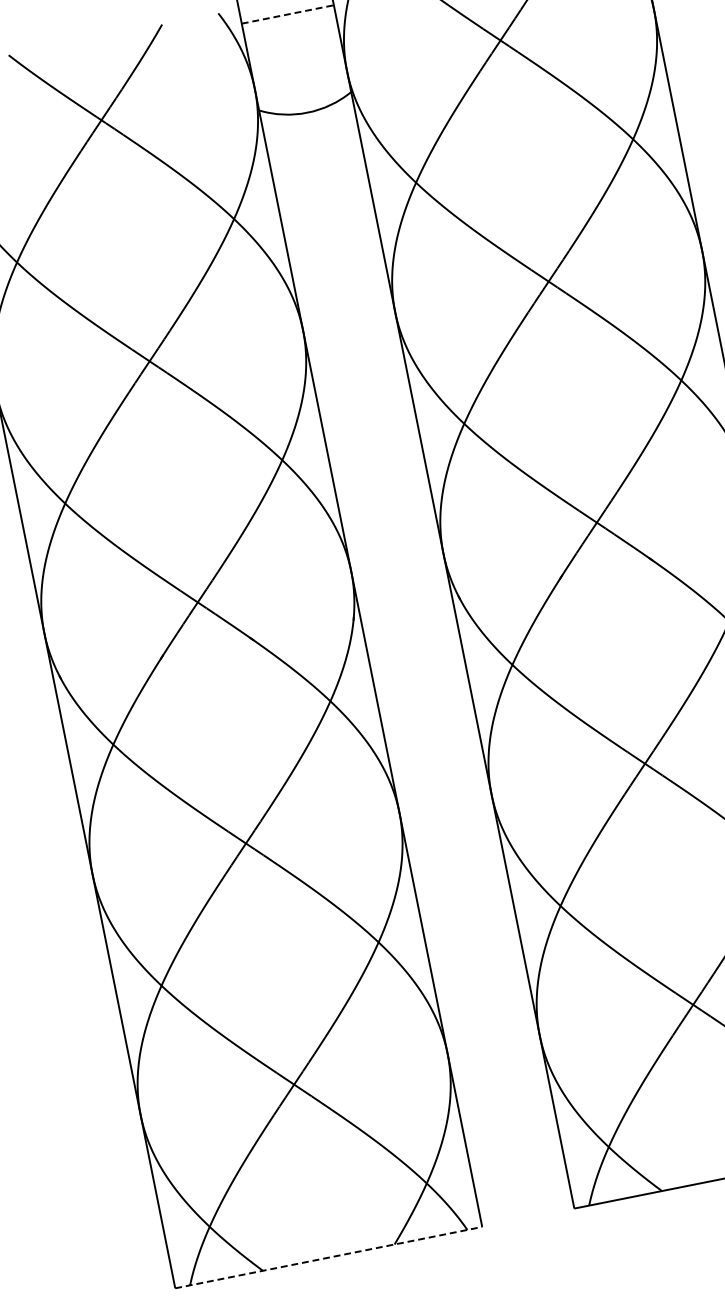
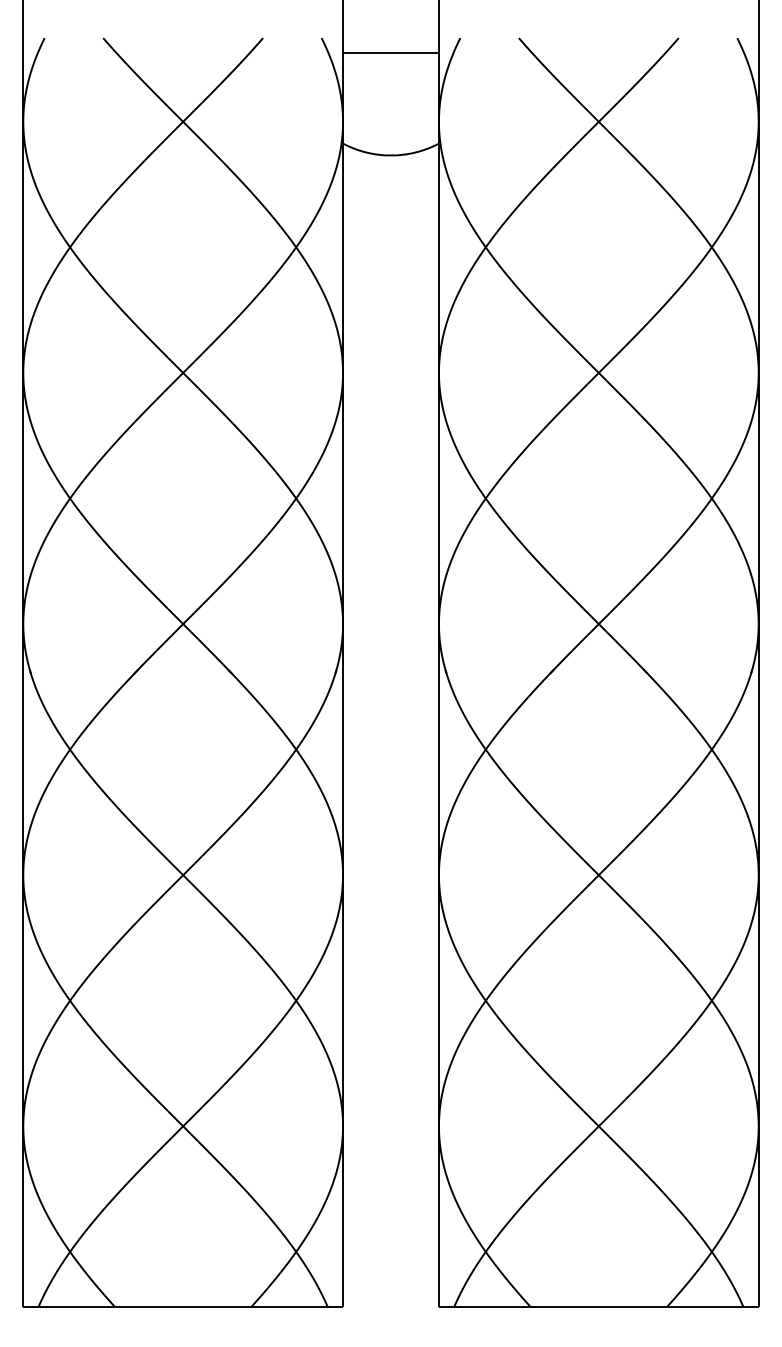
line: (287, 14) -> (390, 53), dashed -> solid
line: (329, 1257) -> (183, 1306), dashed -> solid

